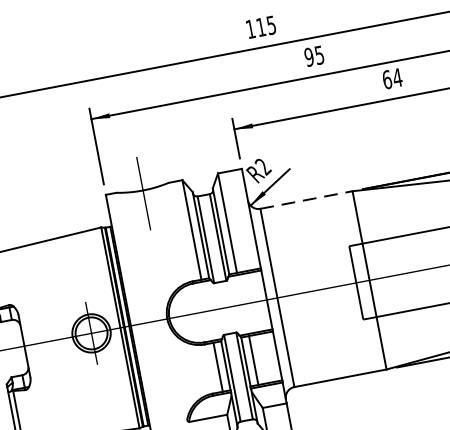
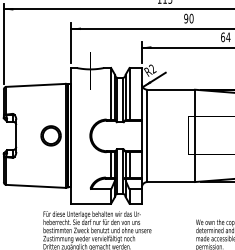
text: (319, 54) -> (191, 18), 95 -> 90
line: (306, 199) -> (171, 89), dashed -> solid

